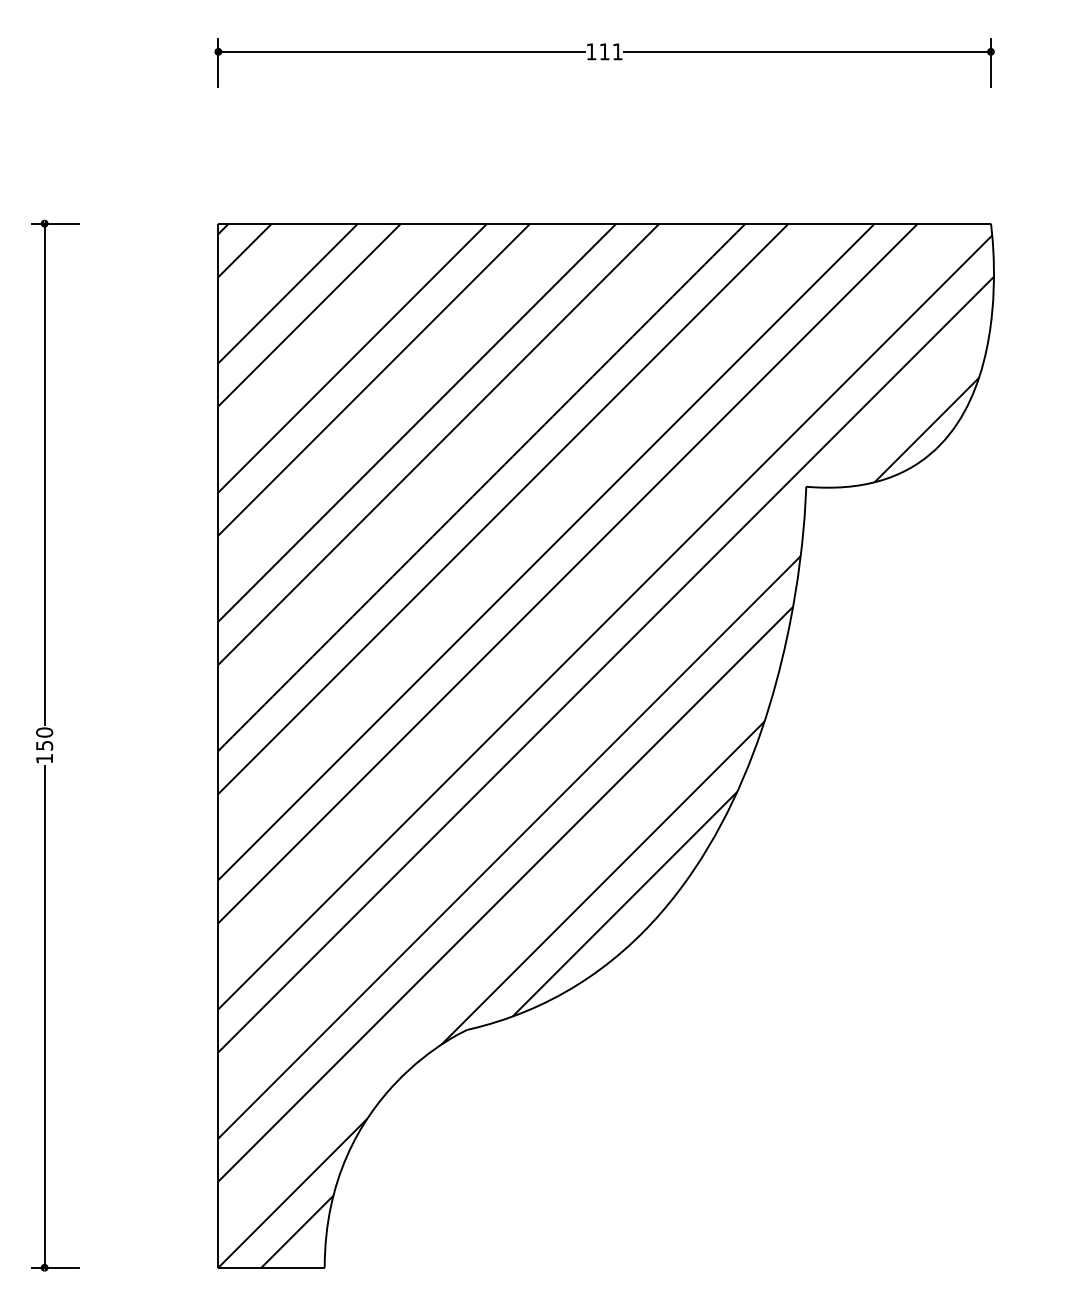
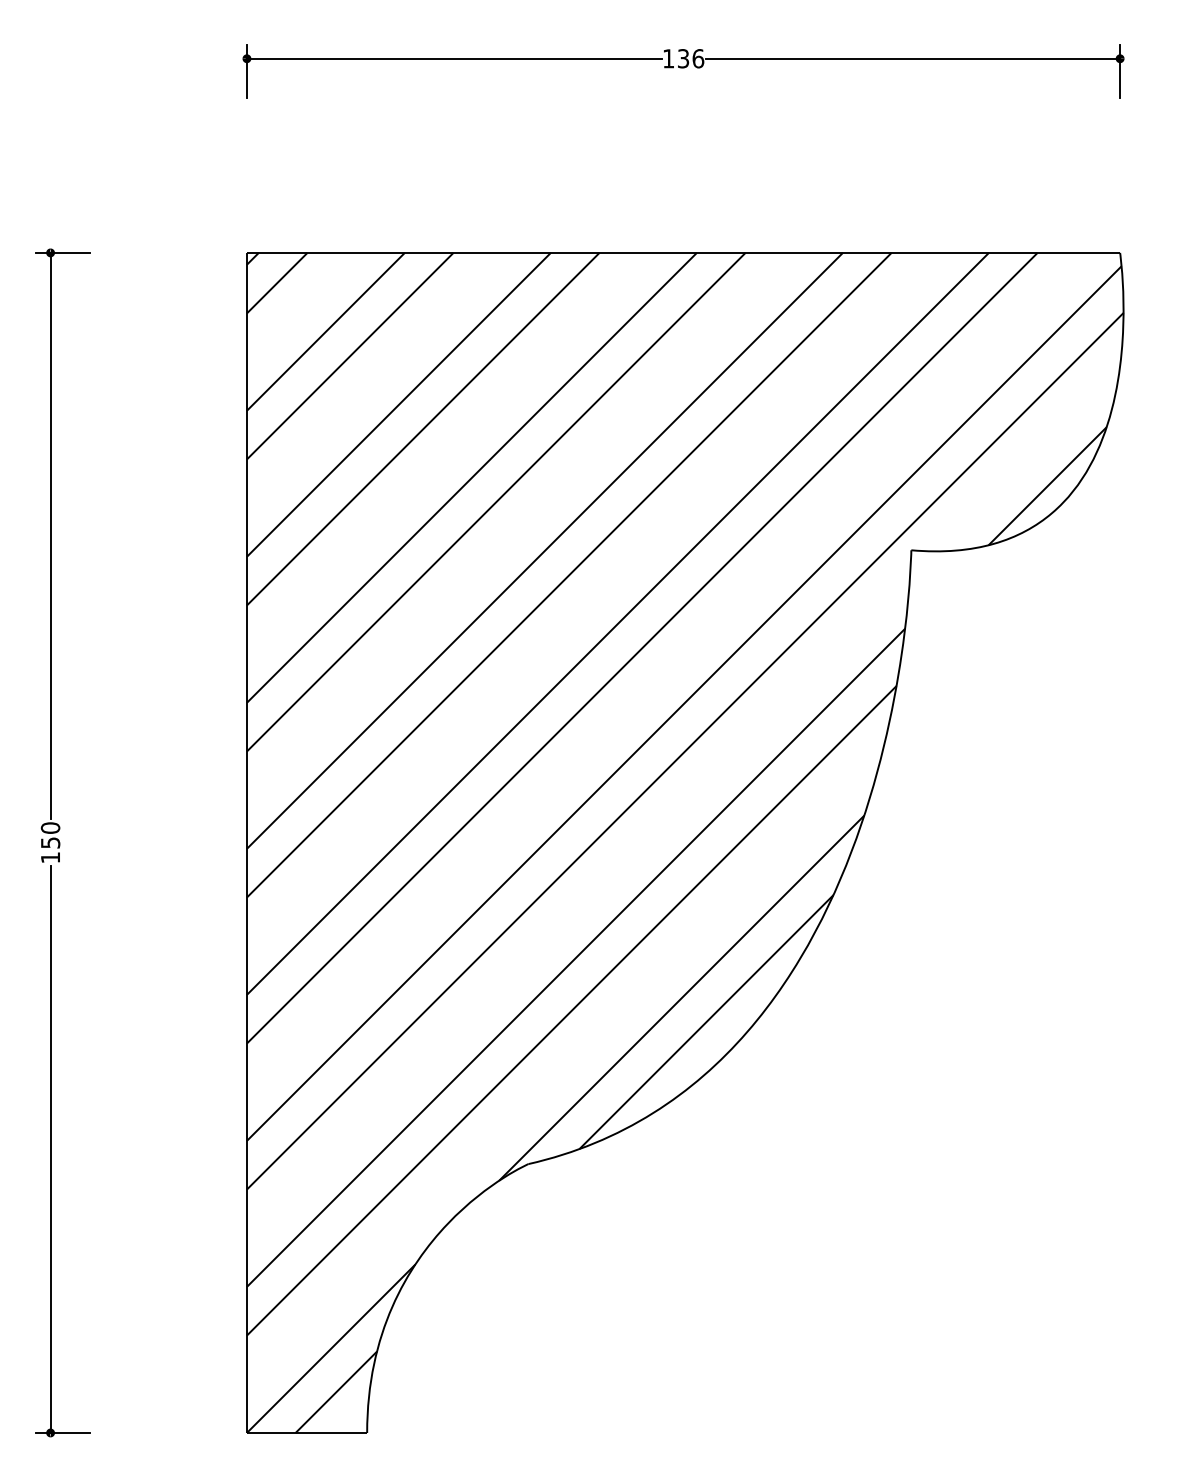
text: (610, 51) -> (690, 58), 111 -> 136

